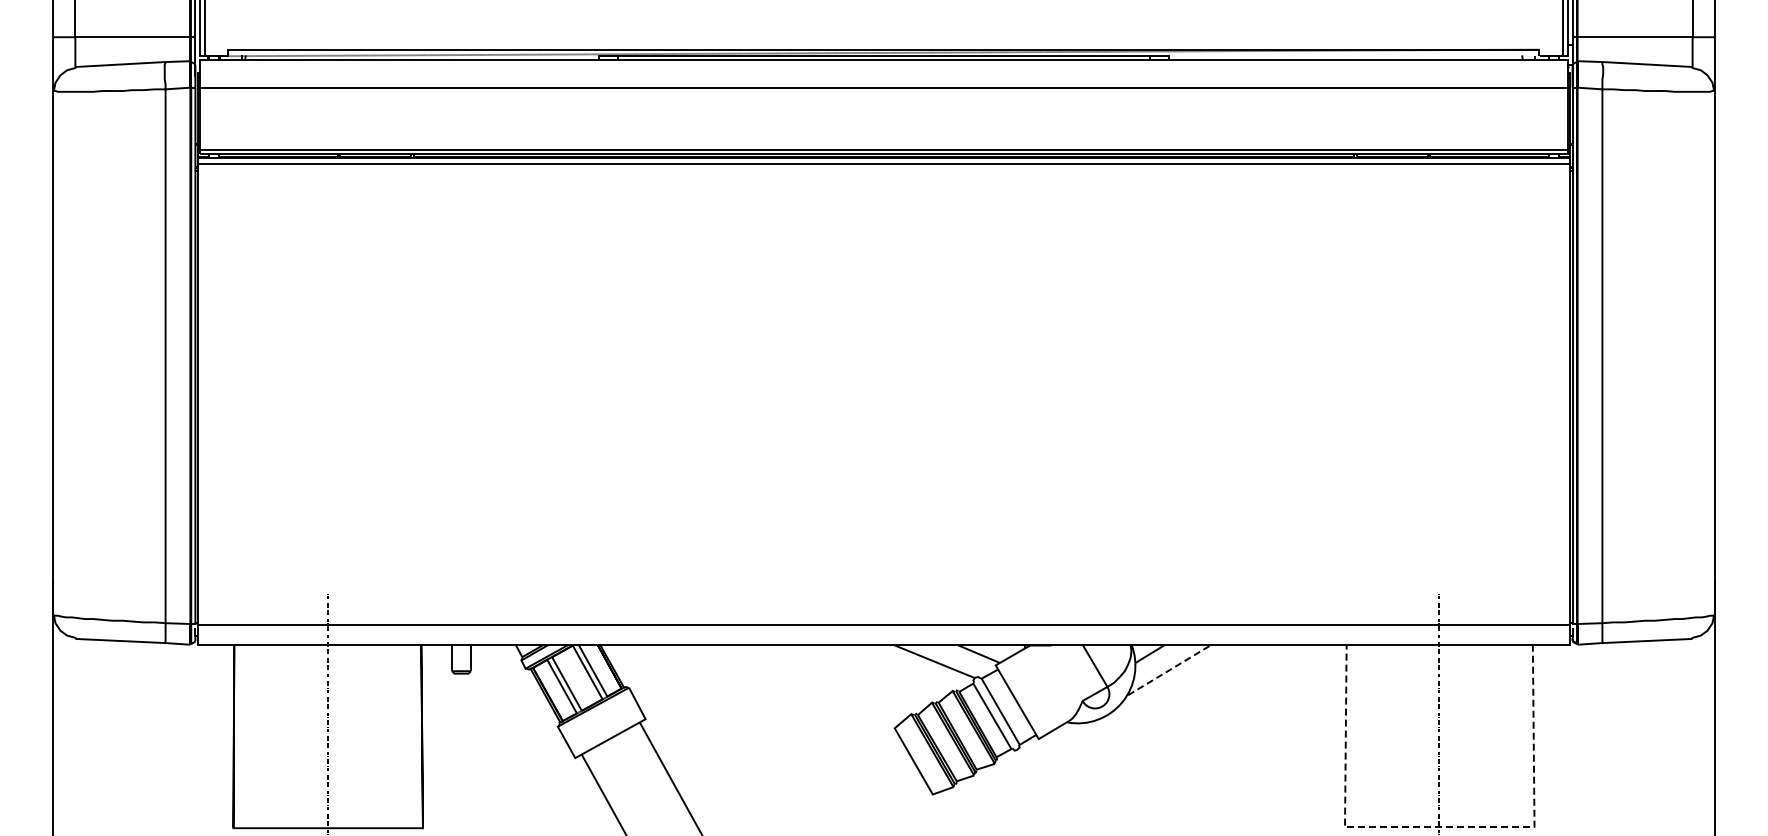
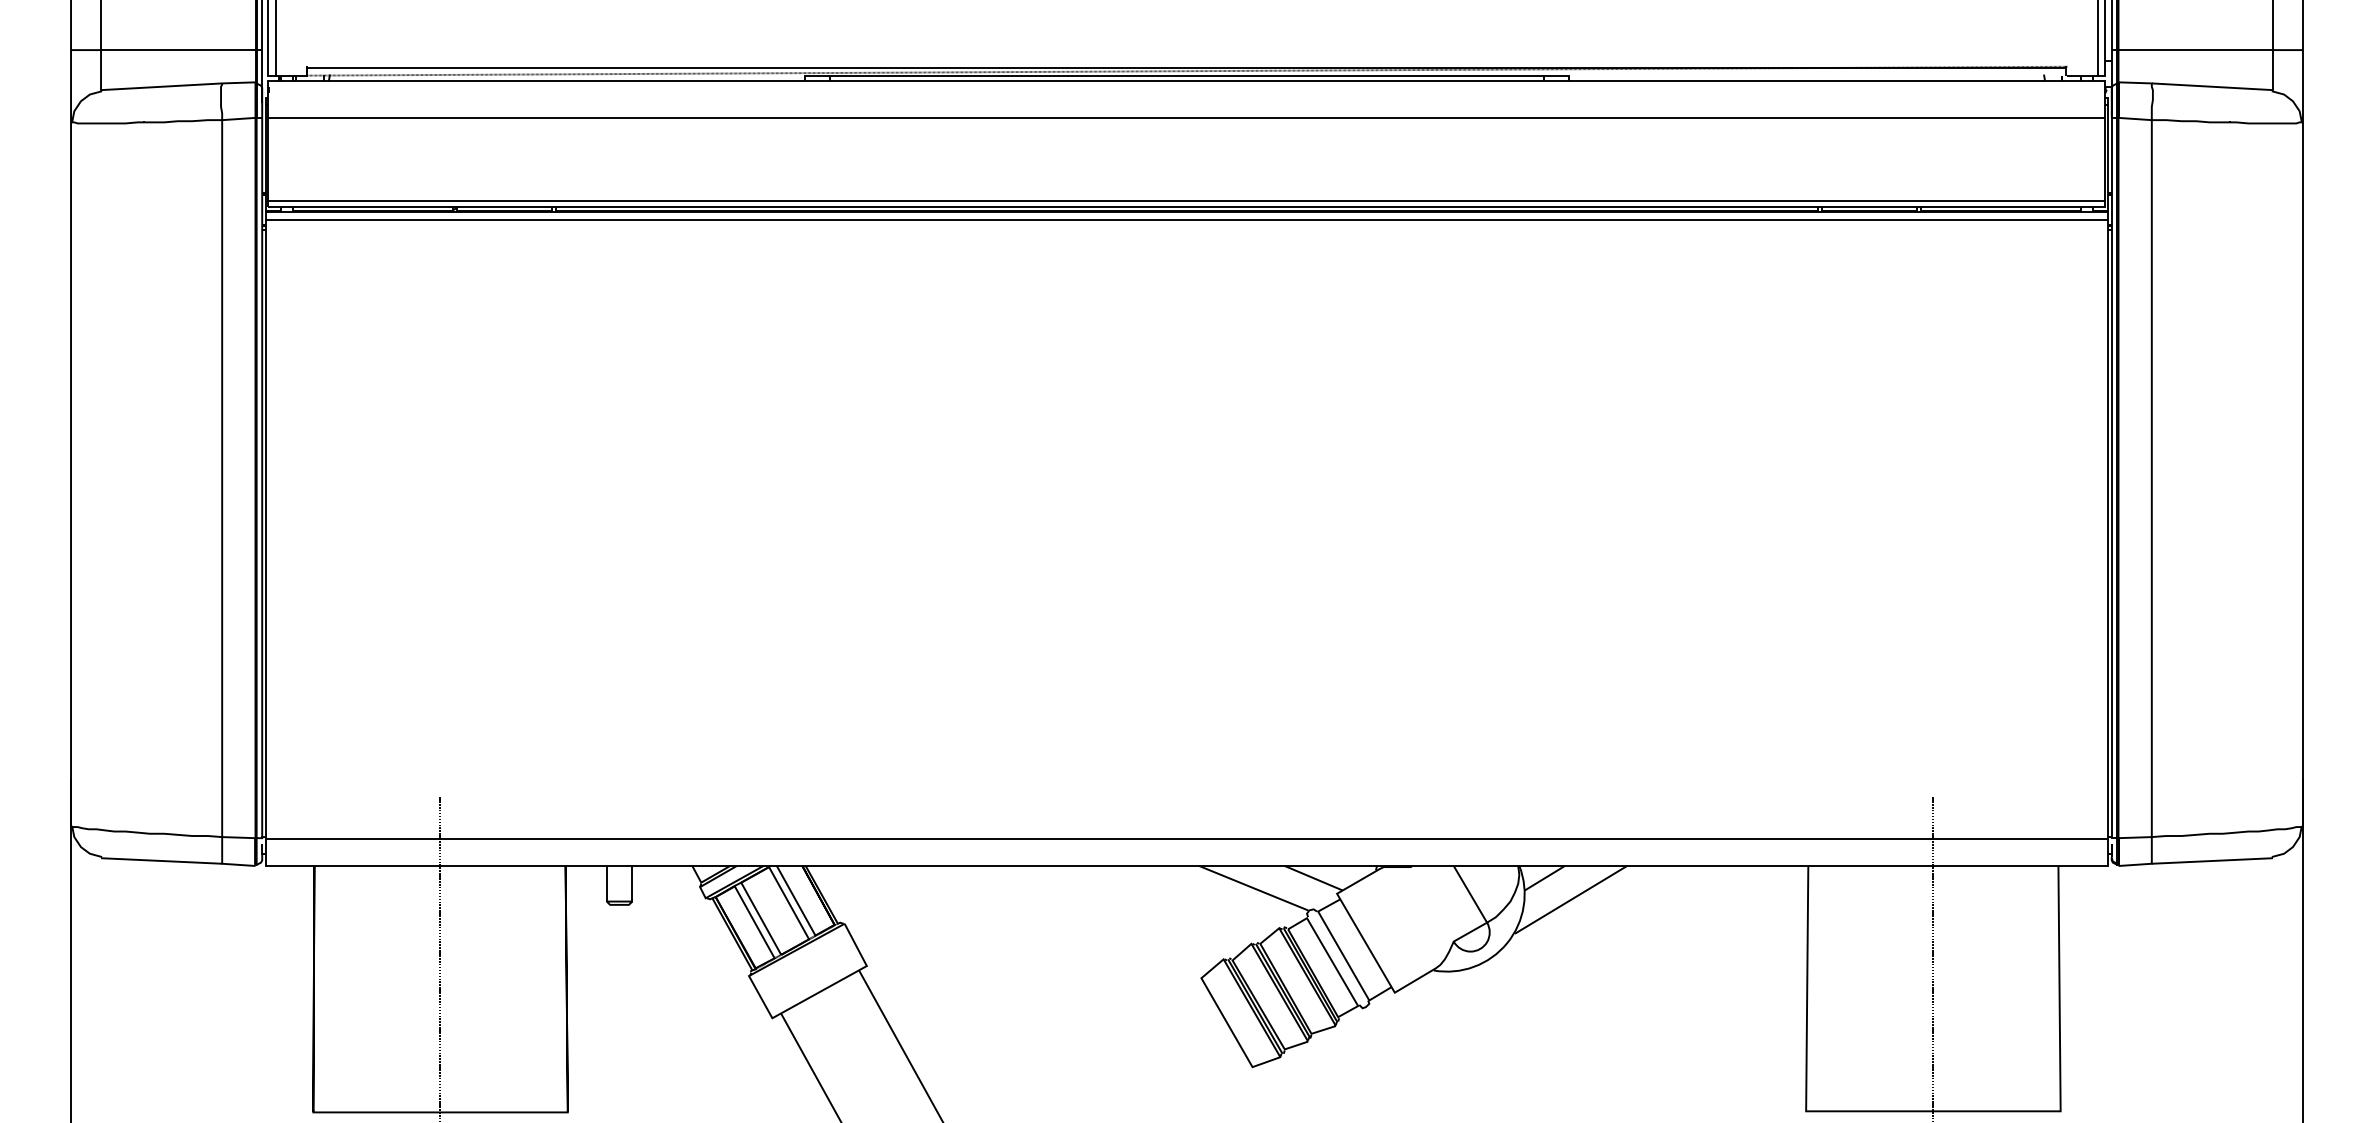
line: (1169, 669) -> (1570, 899), dashed -> solid
line: (1439, 827) -> (1933, 1111), dashed -> solid

